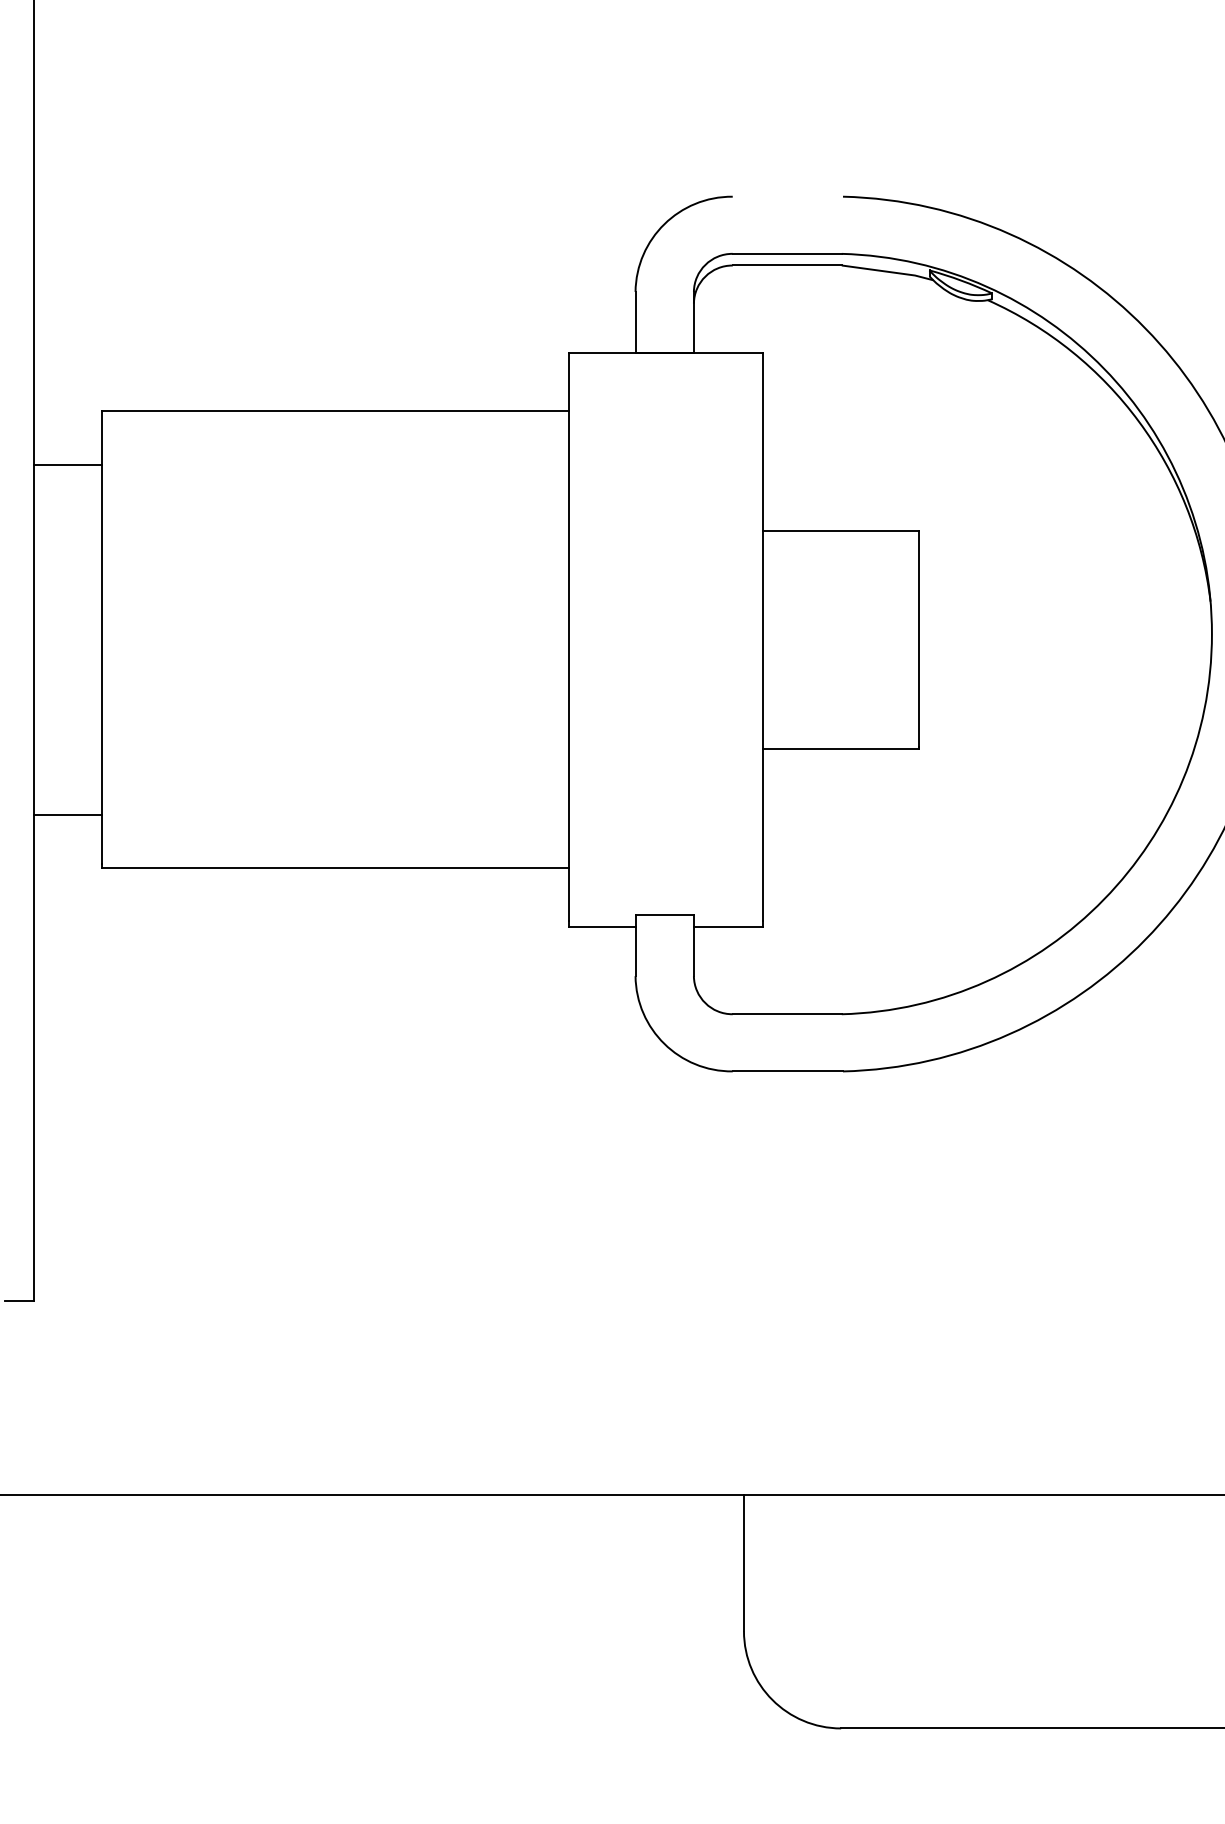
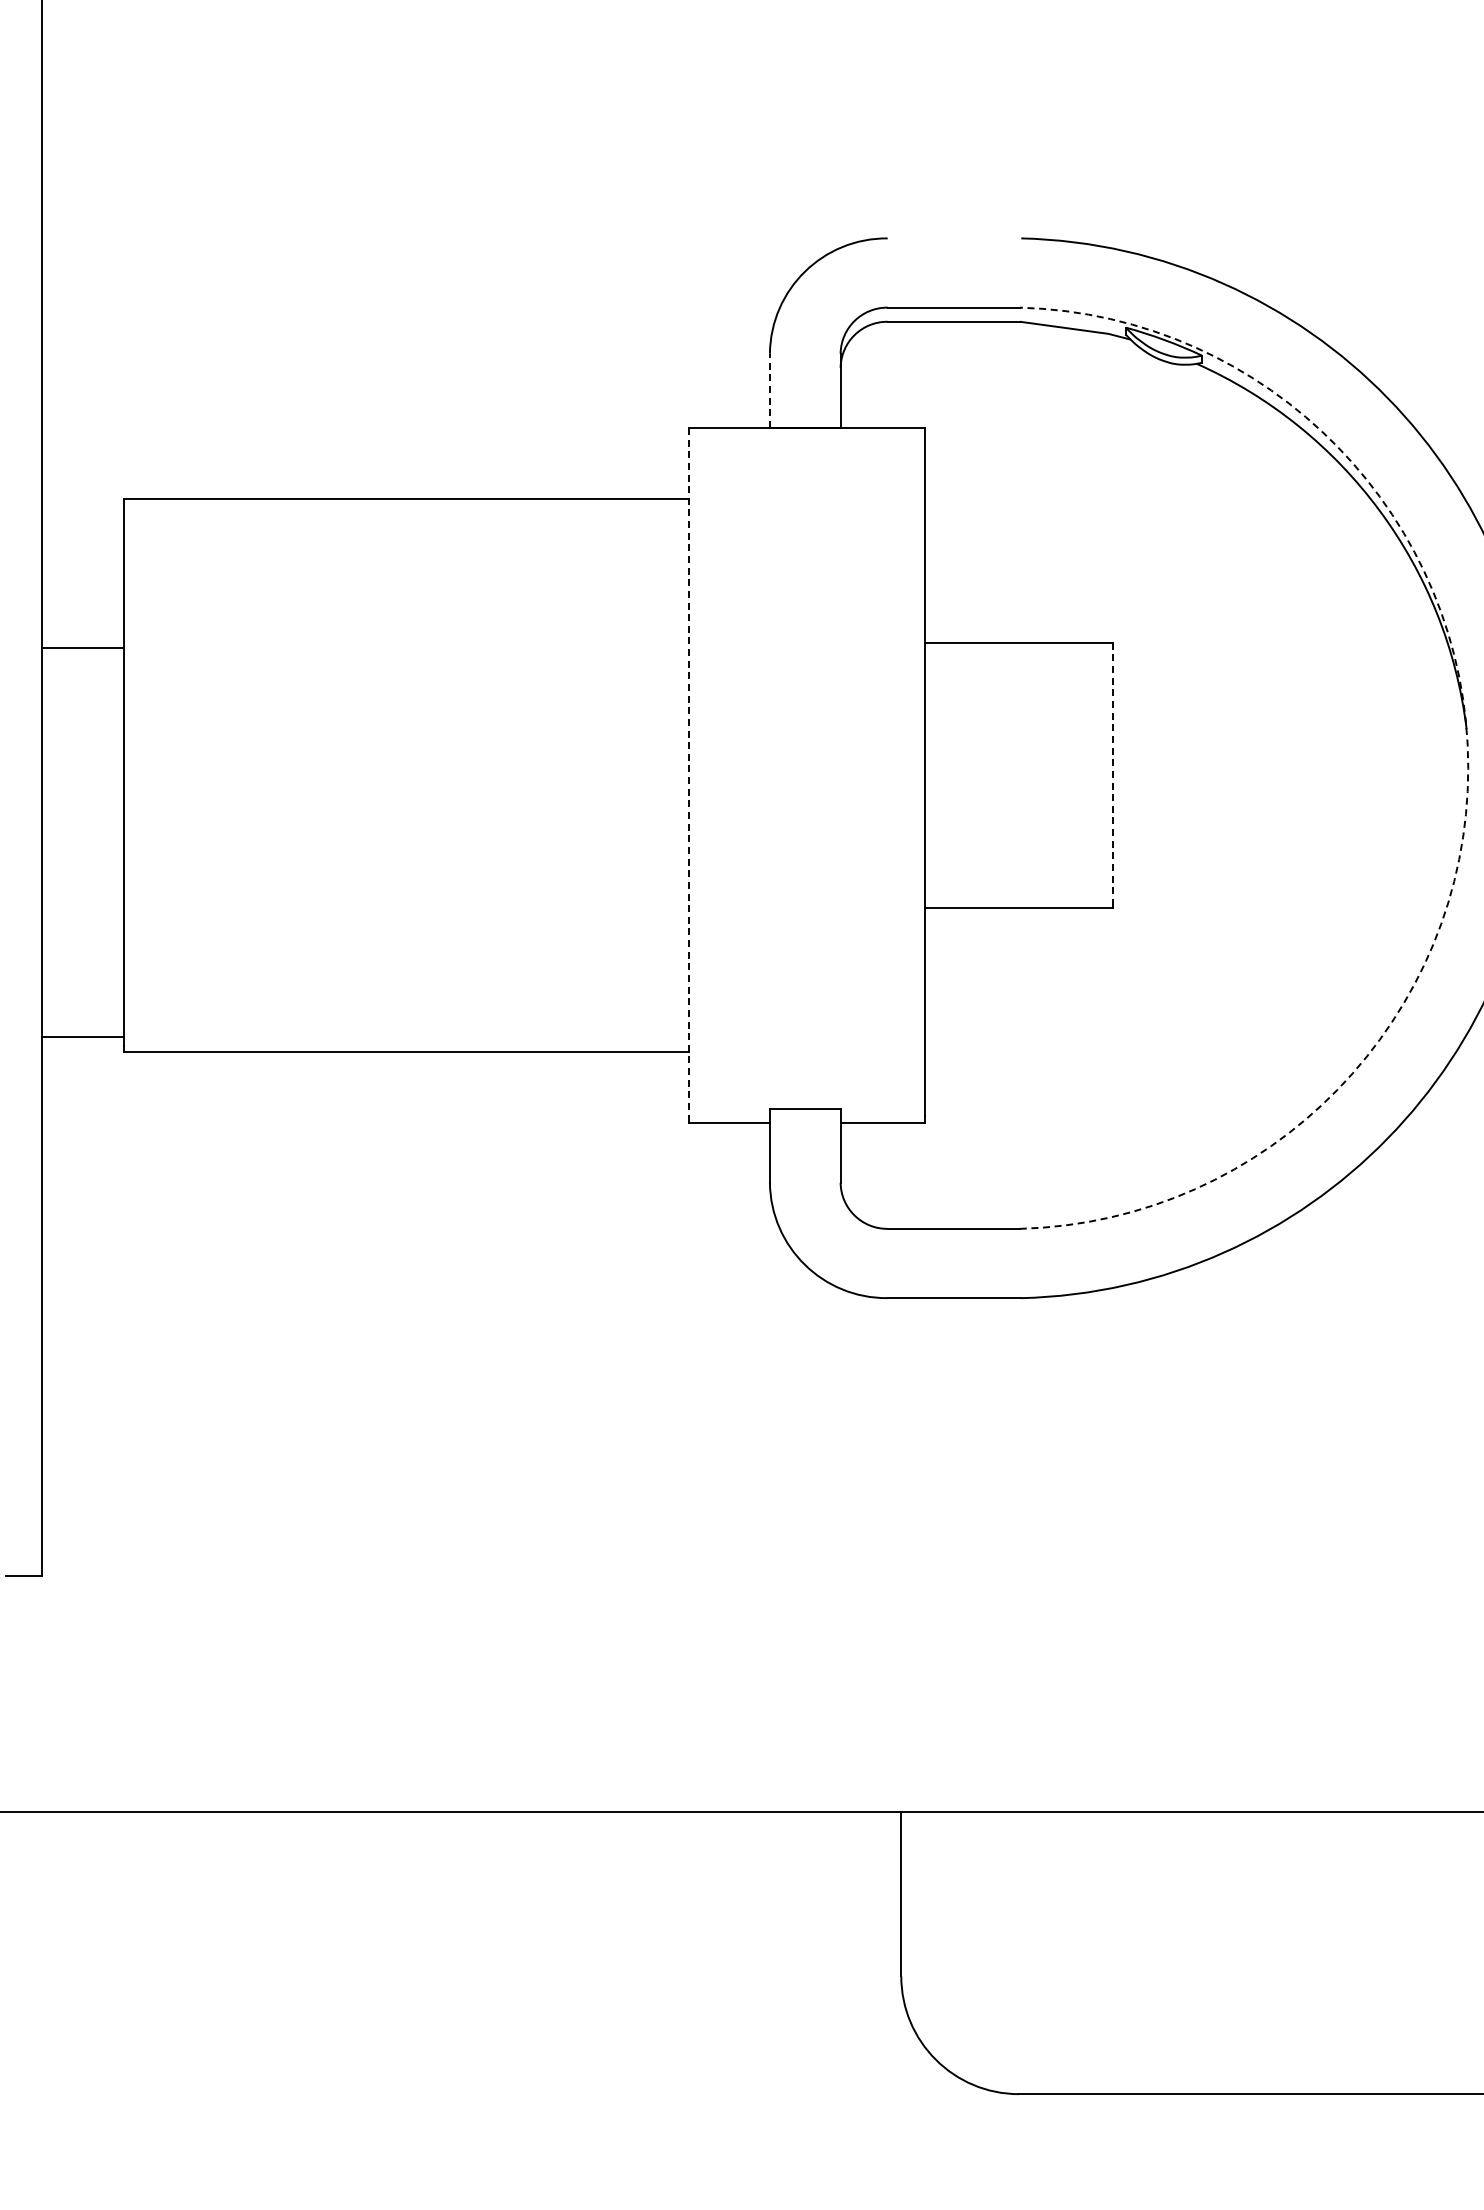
line: (635, 322) -> (769, 390), solid -> dashed
line: (68, 465) -> (82, 648), moved
arc: (1212, 634) -> (1468, 768), solid -> dashed
line: (569, 636) -> (689, 771), solid -> dashed
line: (919, 639) -> (1113, 774), solid -> dashed
line: (68, 815) -> (82, 1037), moved

